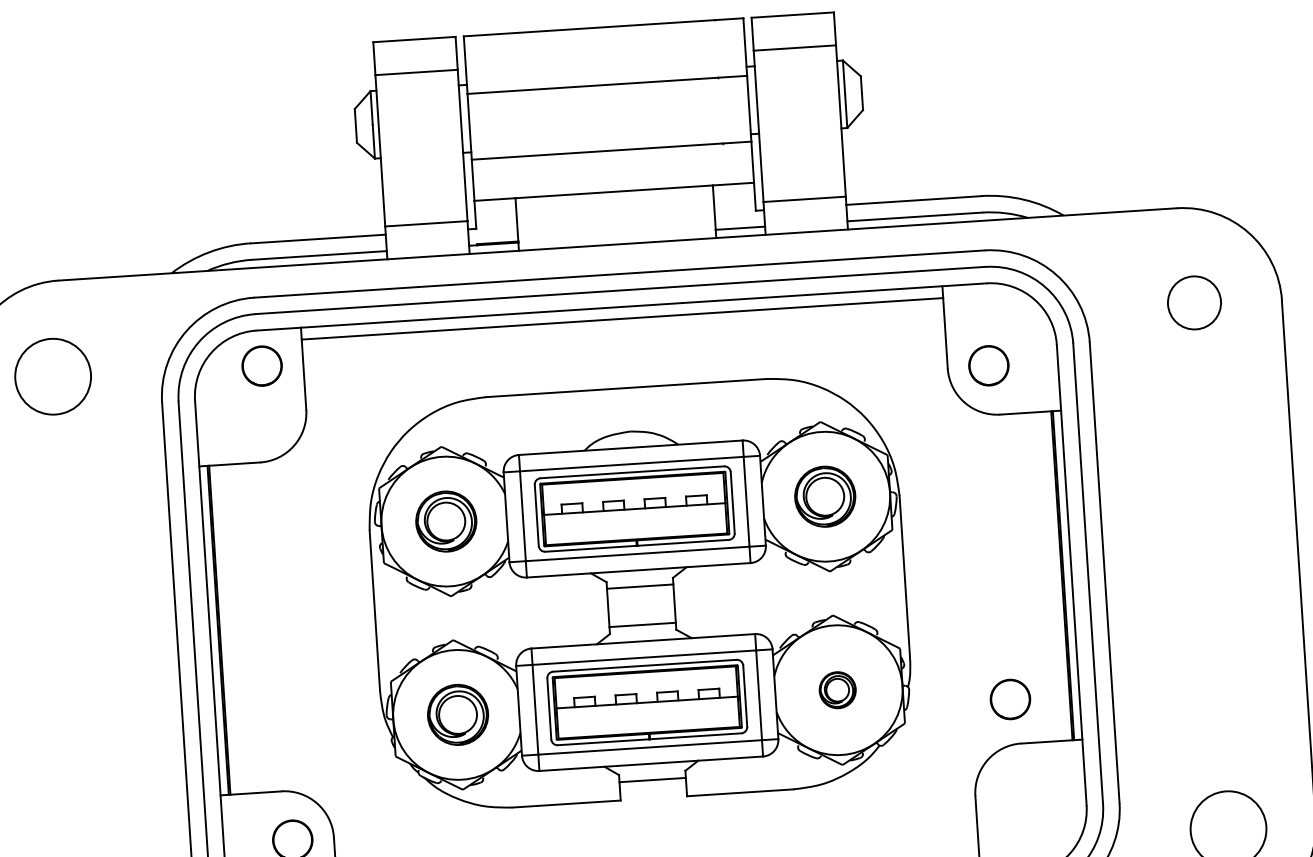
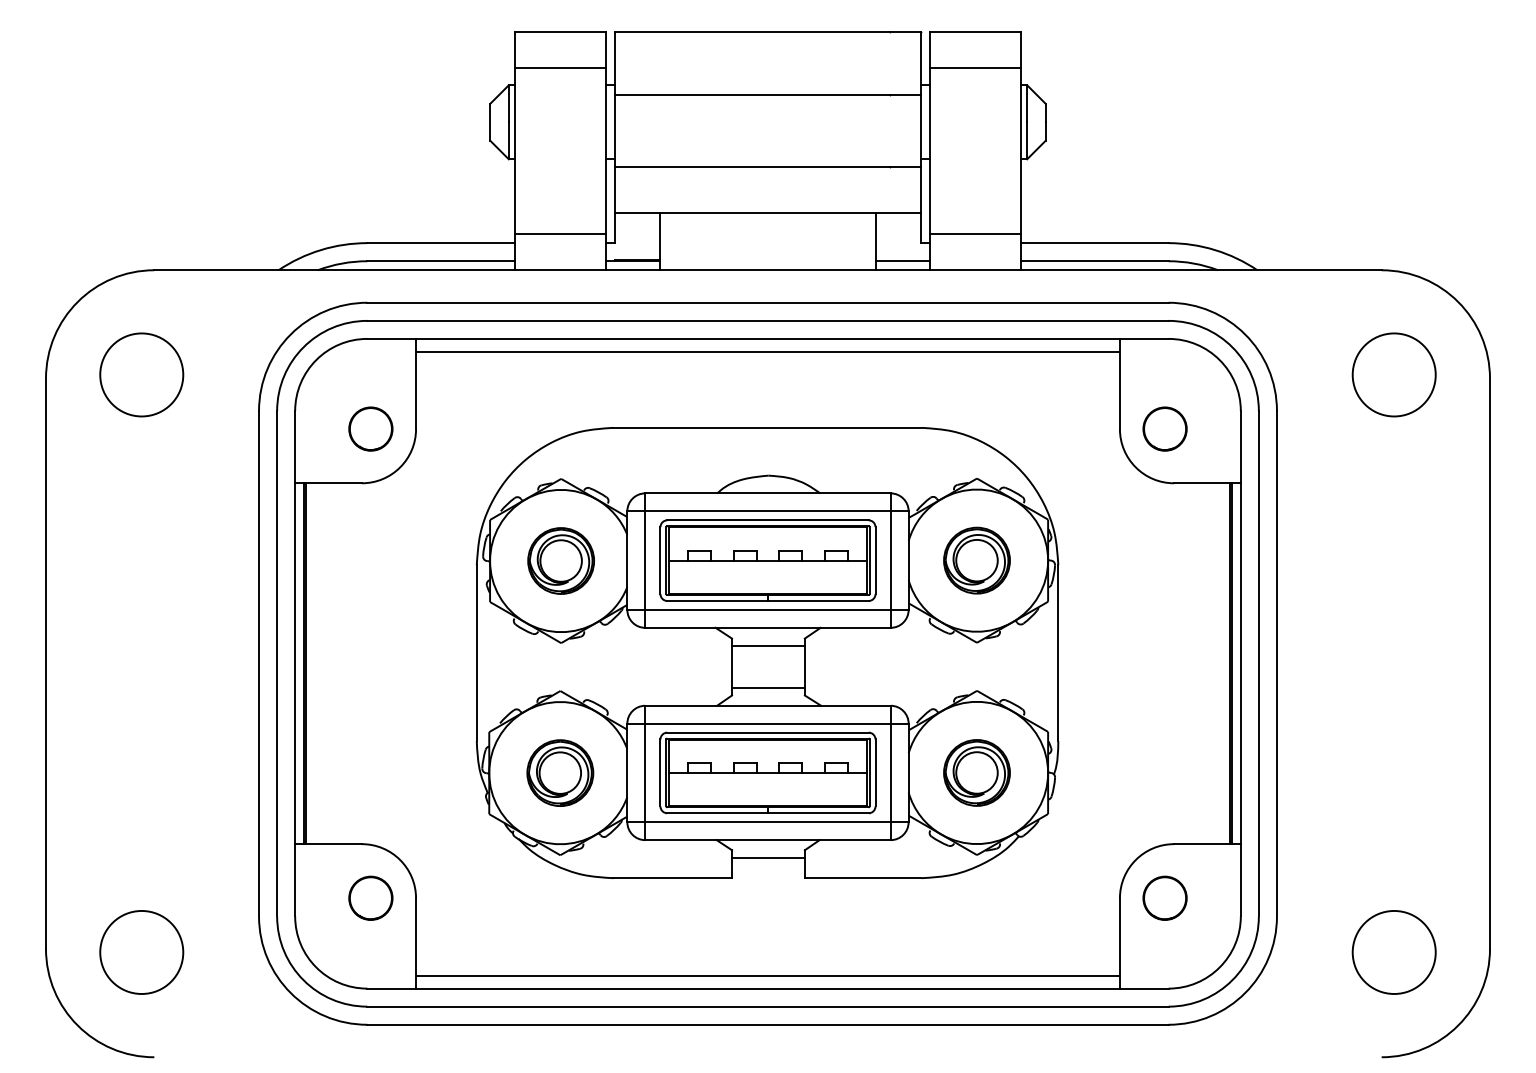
circle: (1193, 302) -> (1393, 374), size x1.43
circle: (261, 365) -> (370, 428), moved
part: (837, 689) -> (976, 772), size x1.67
circle: (1009, 698) -> (1164, 897), moved

